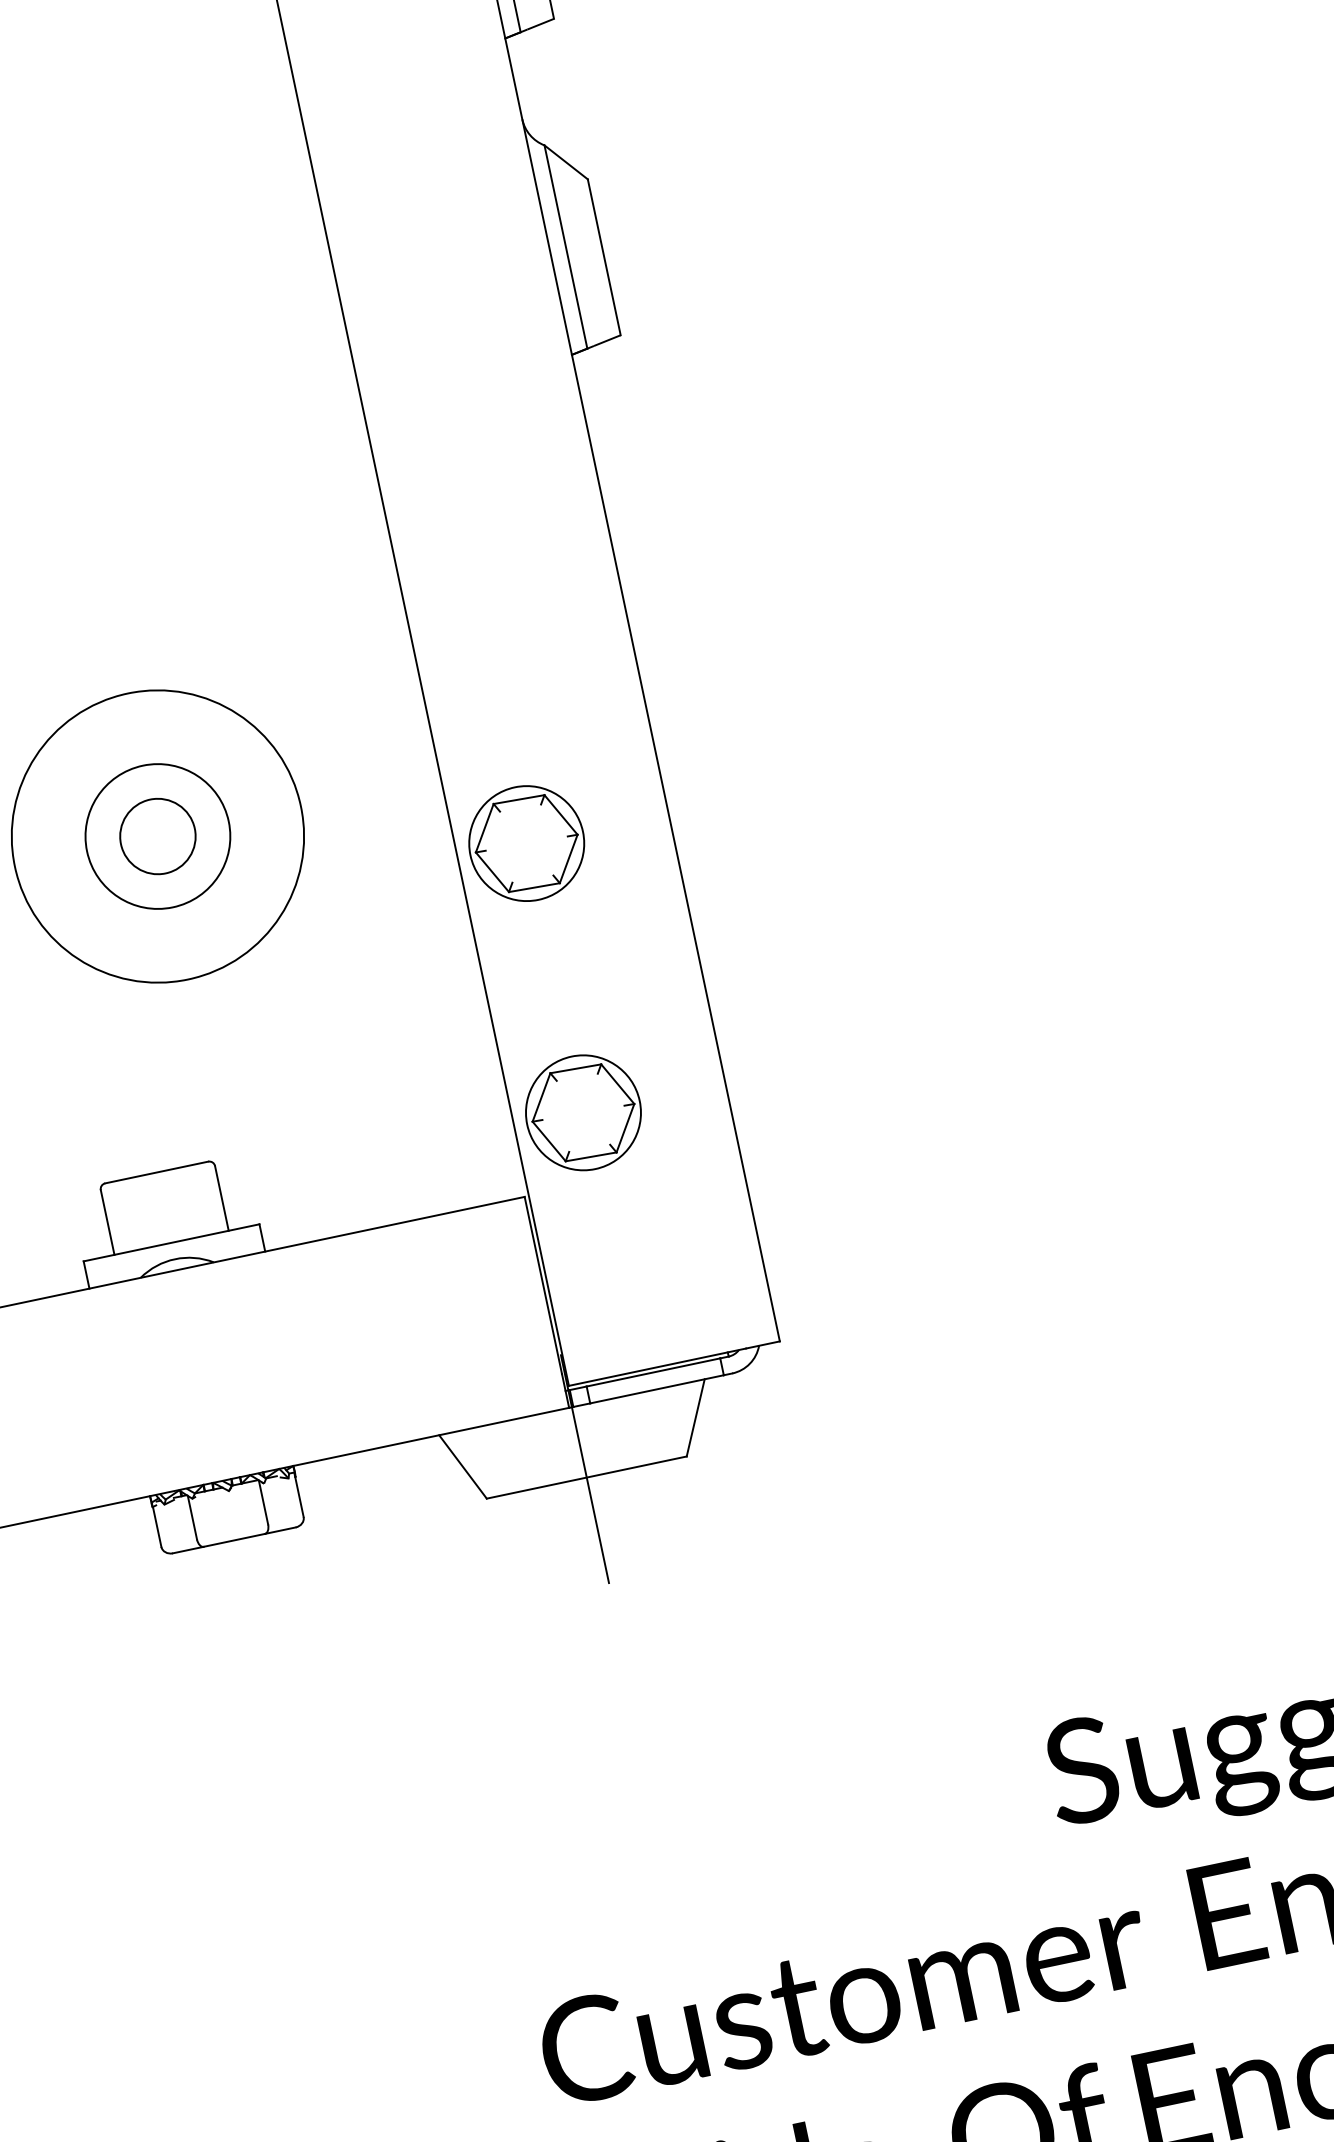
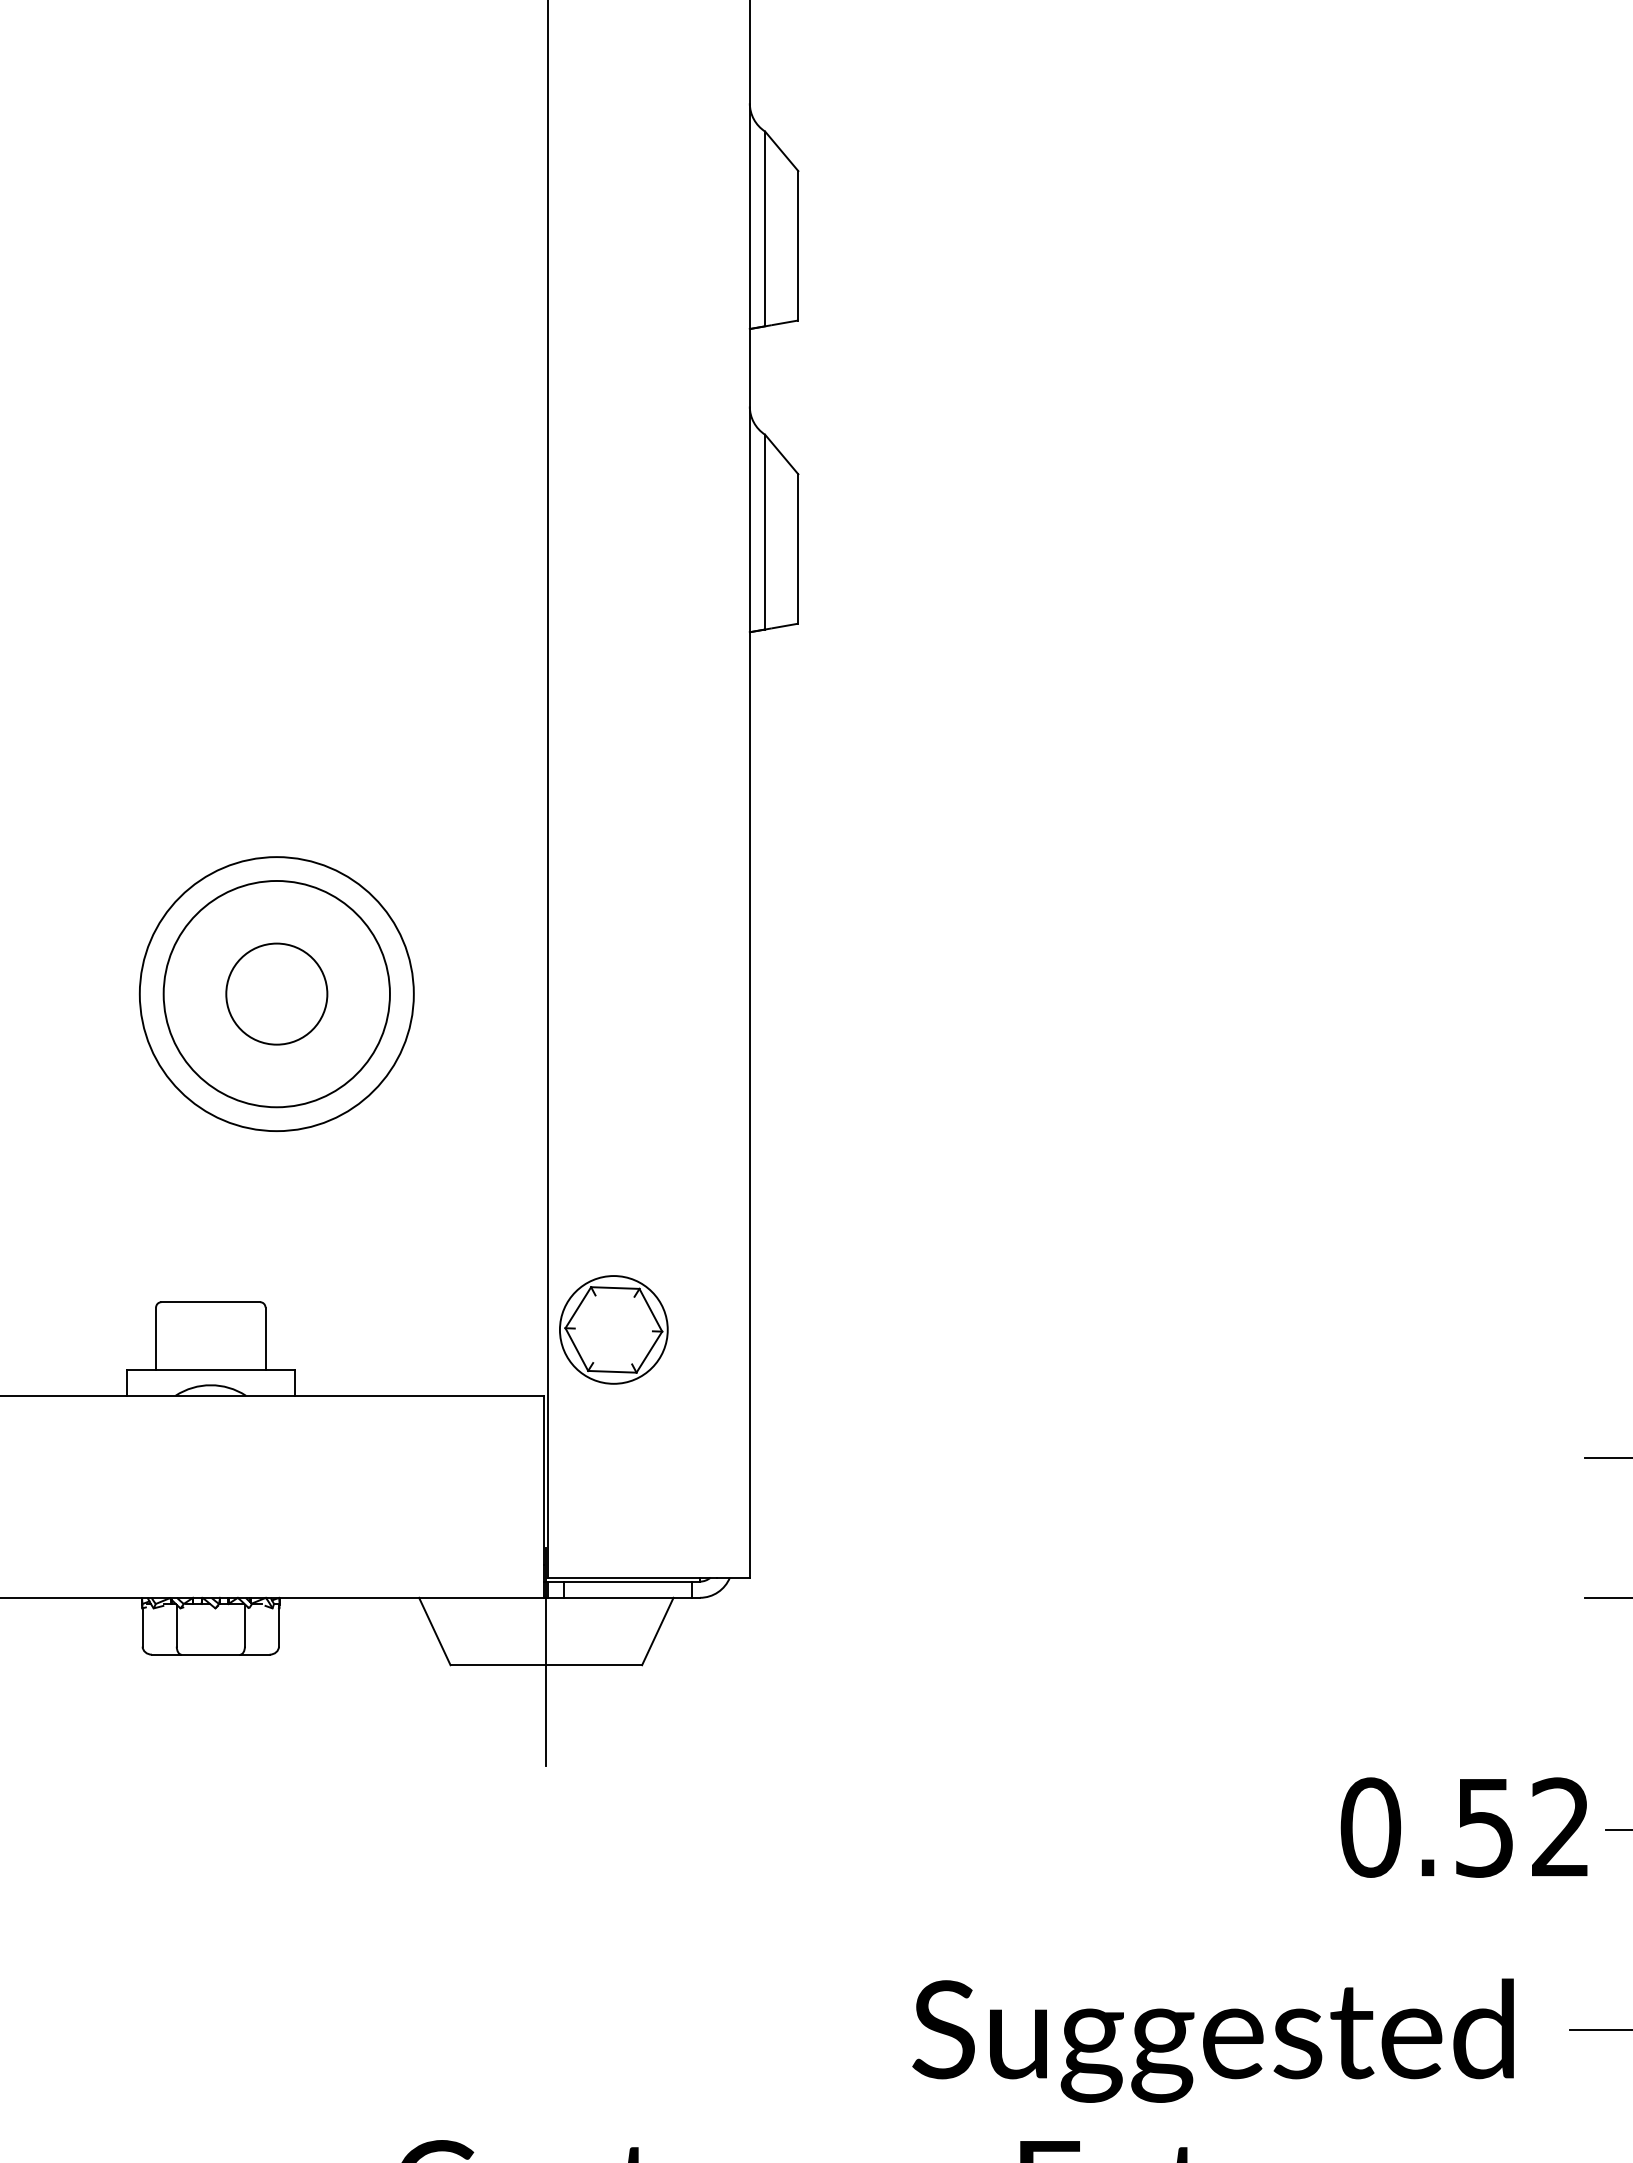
circle: (157, 835) -> (276, 993), size x1.43
circle: (157, 835) -> (276, 993), size x1.67
part: (526, 843) -> (613, 1071), removed

